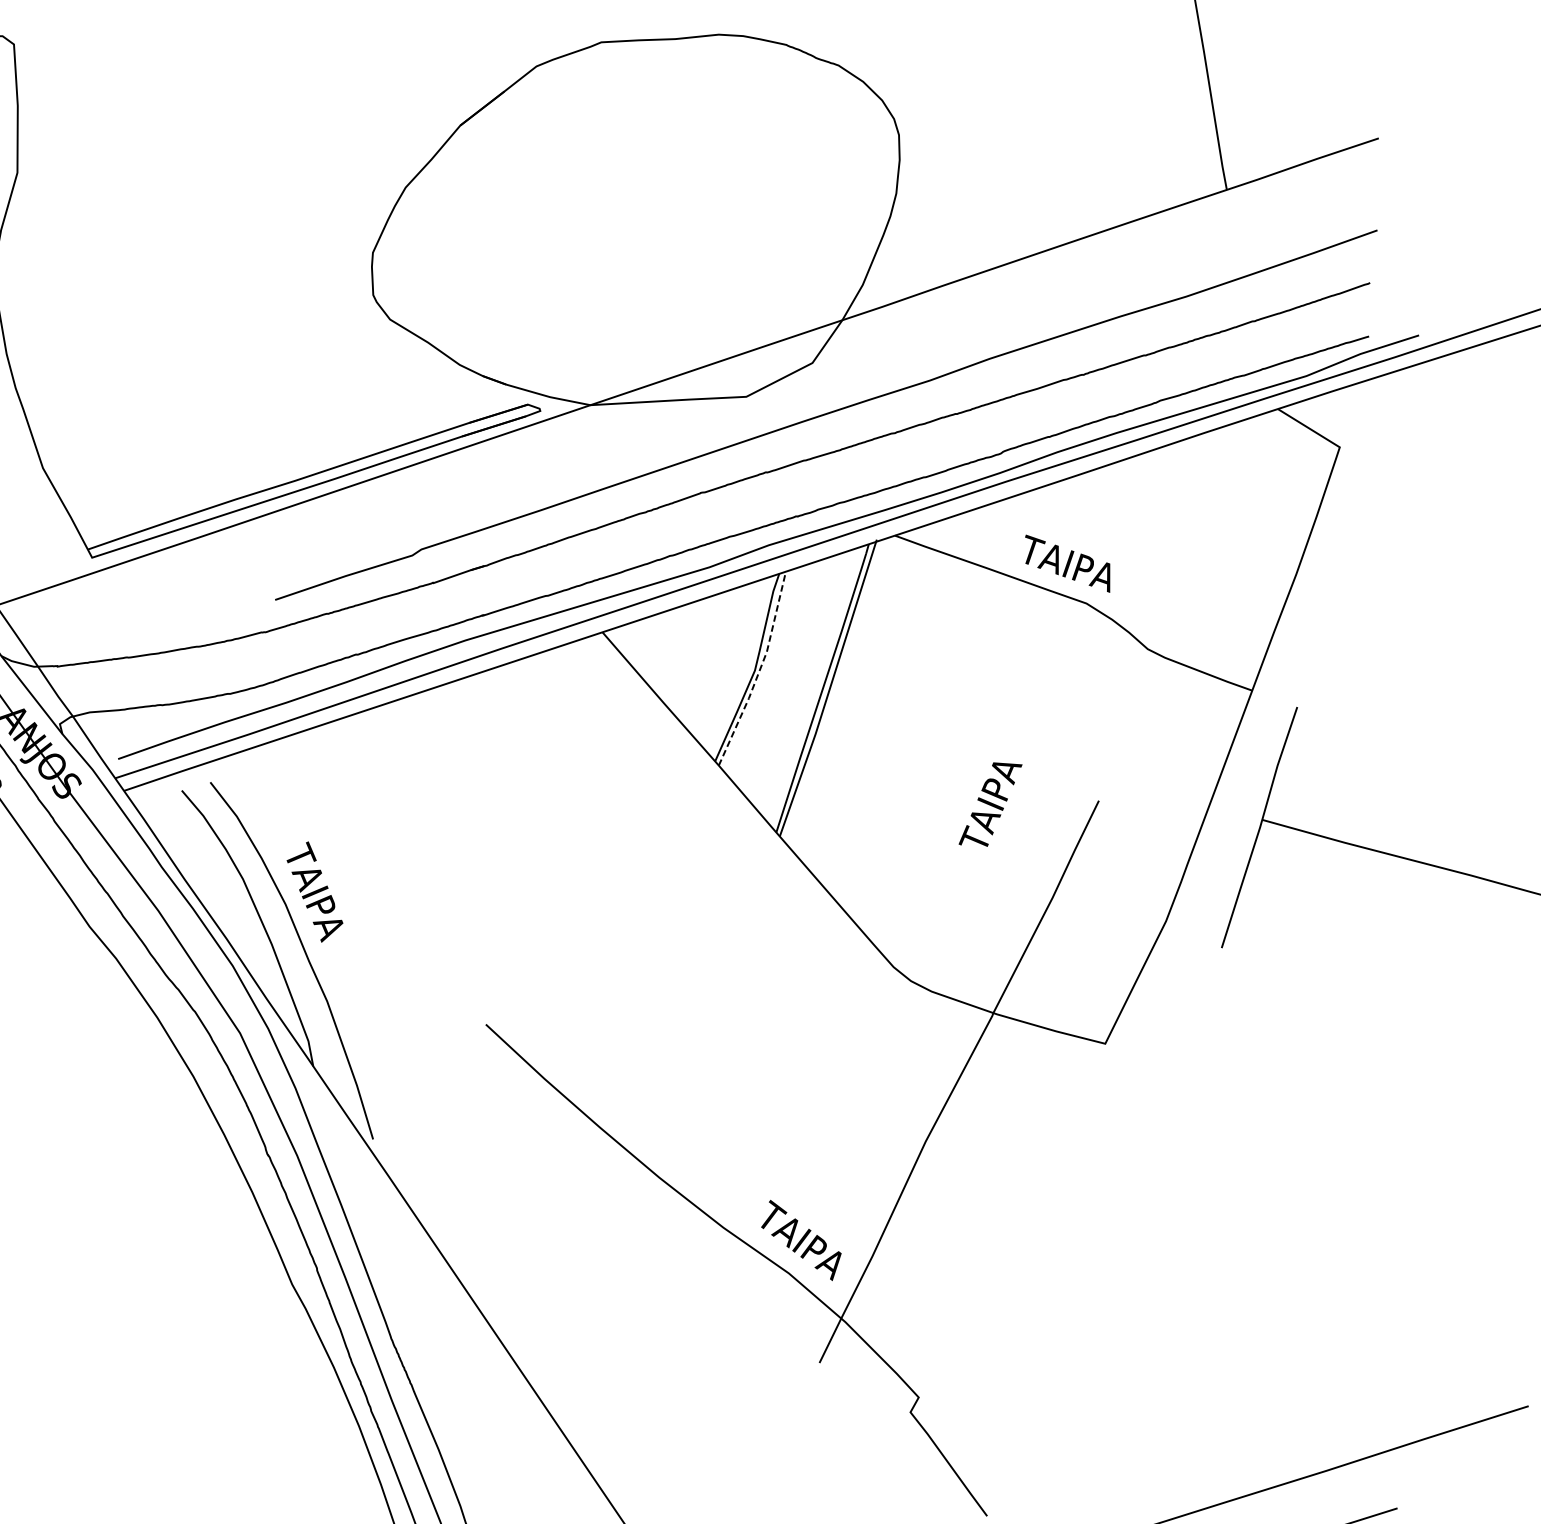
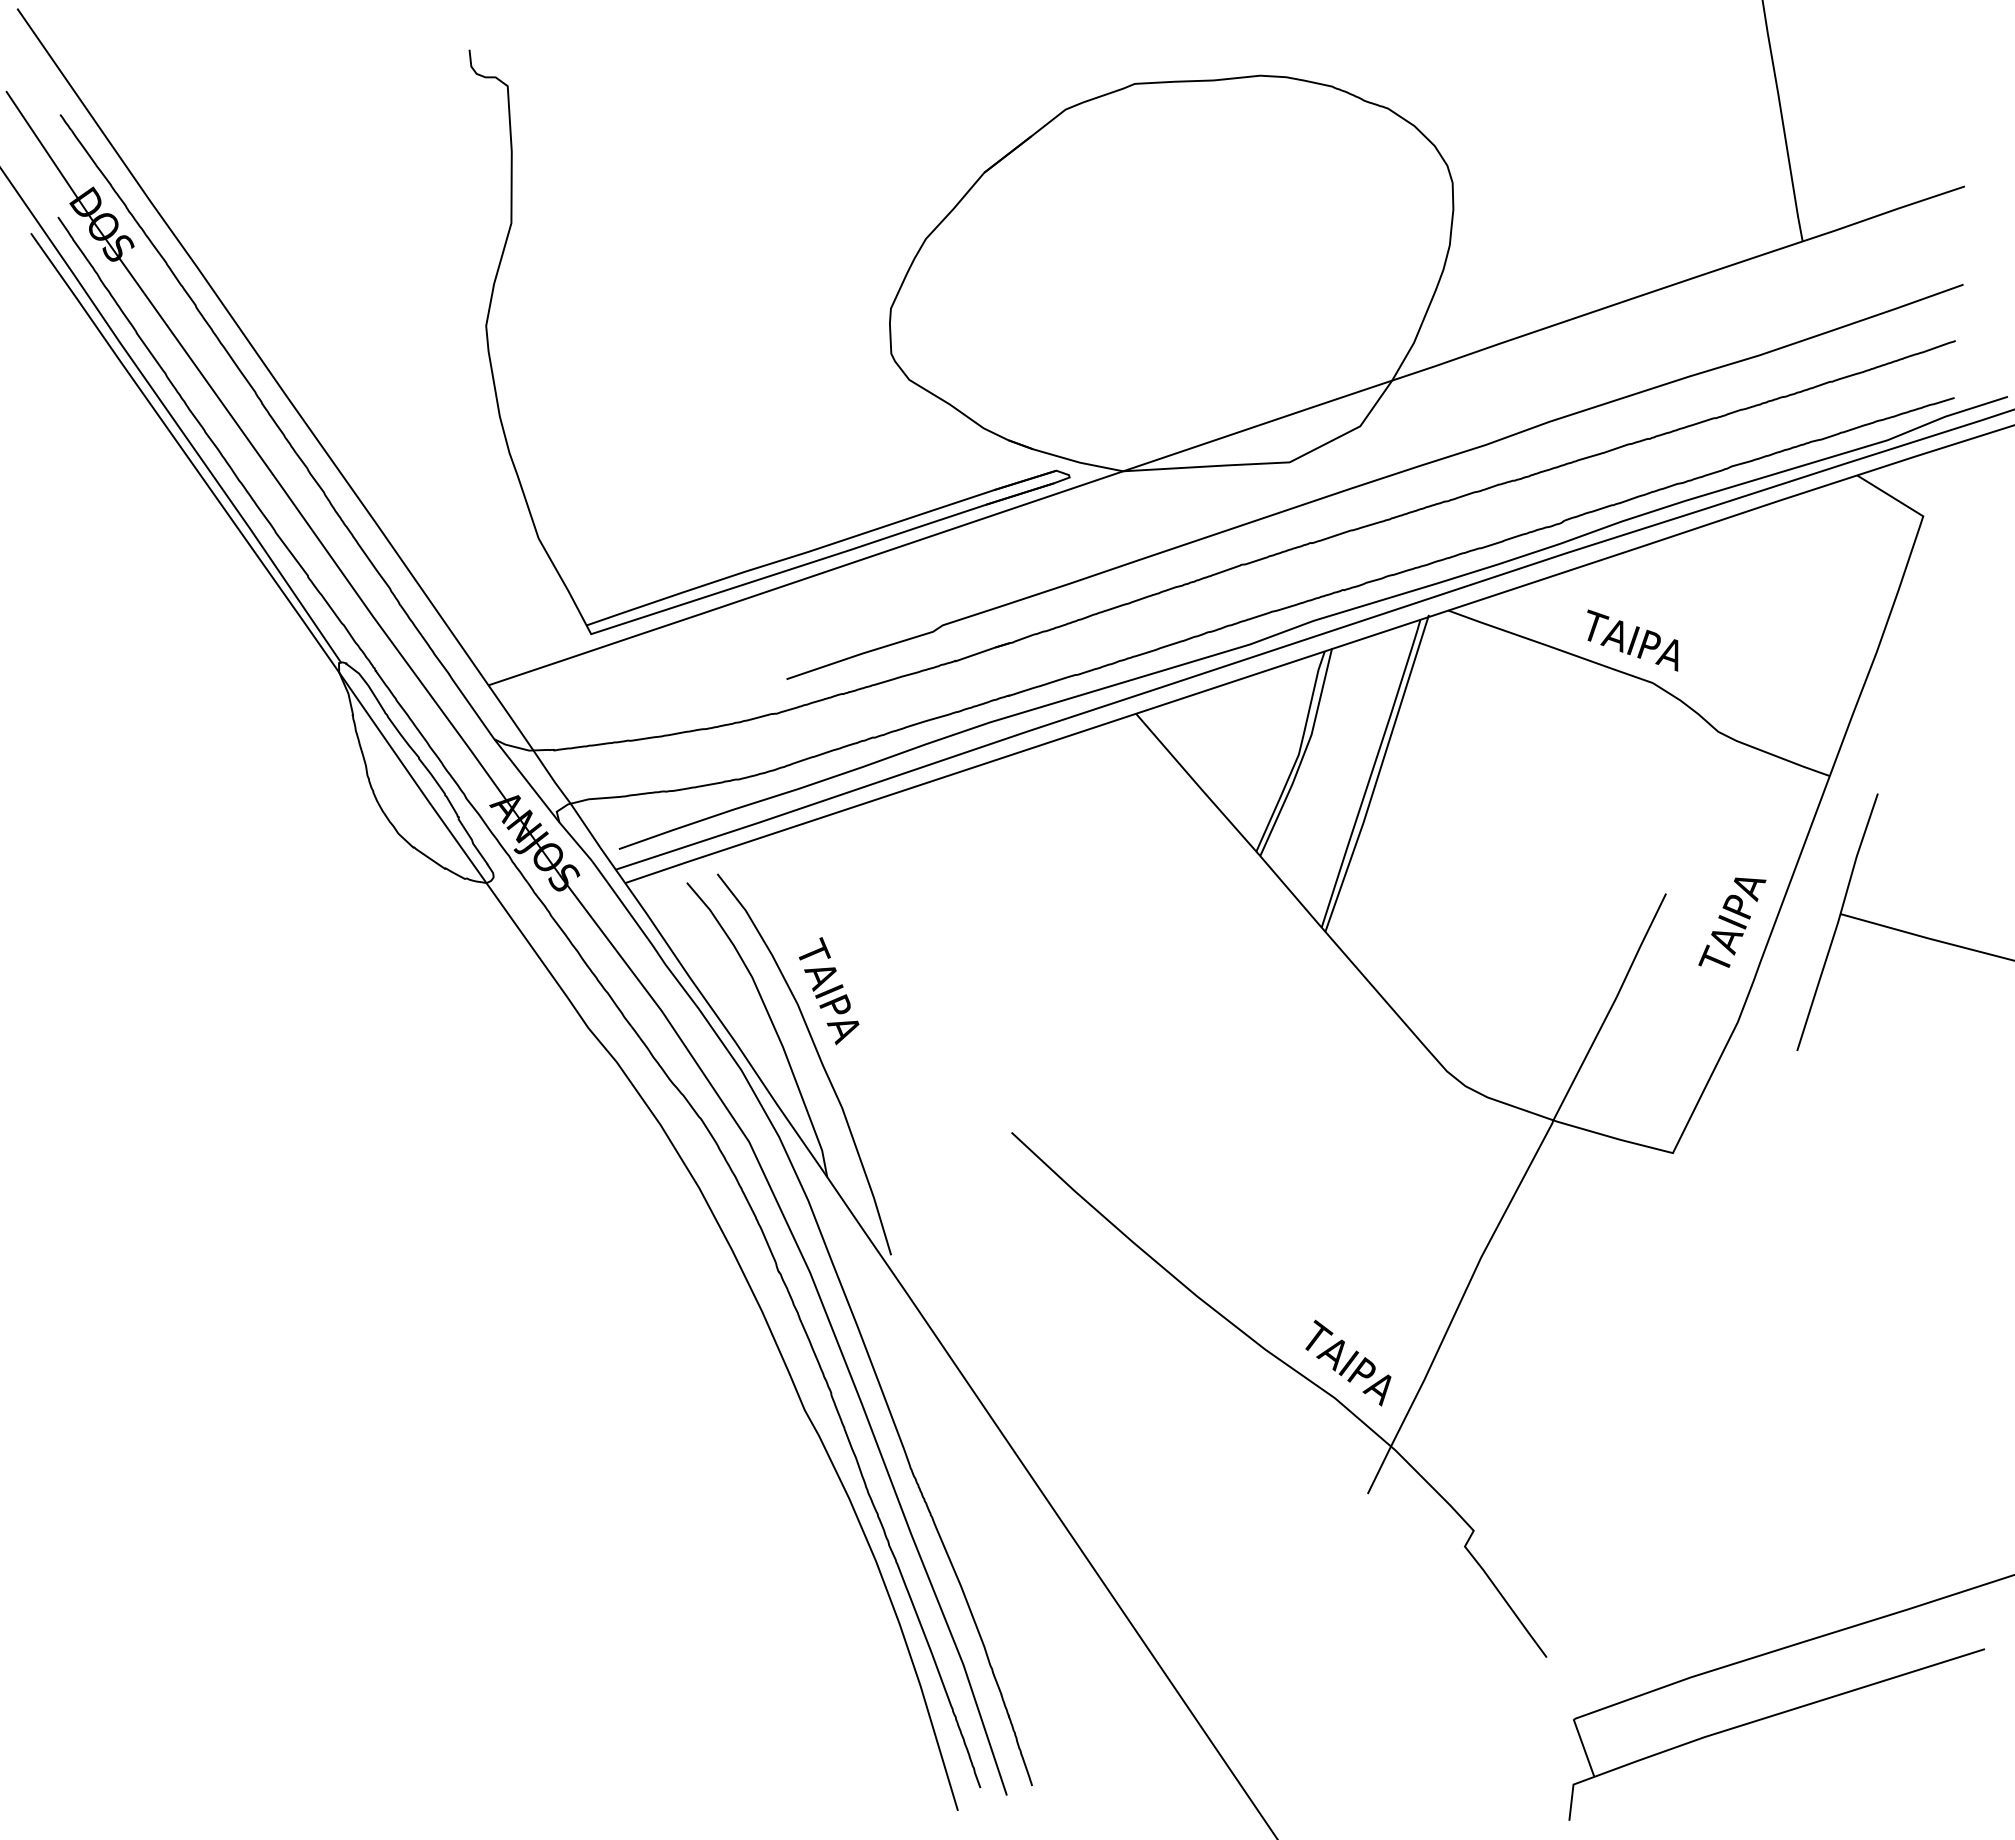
line: (759, 670) -> (1303, 754), dashed -> solid
text: (990, 804) -> (1732, 922), moved

